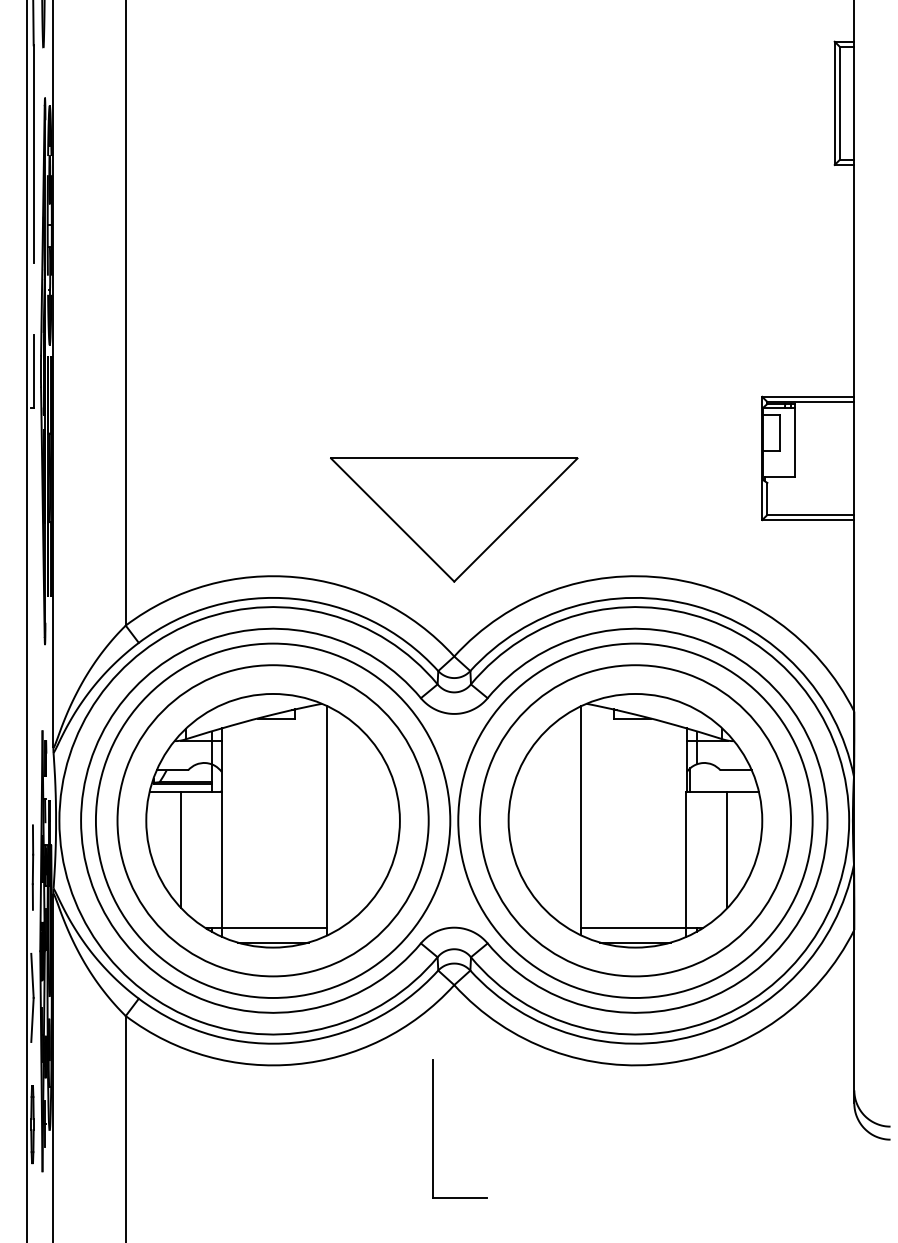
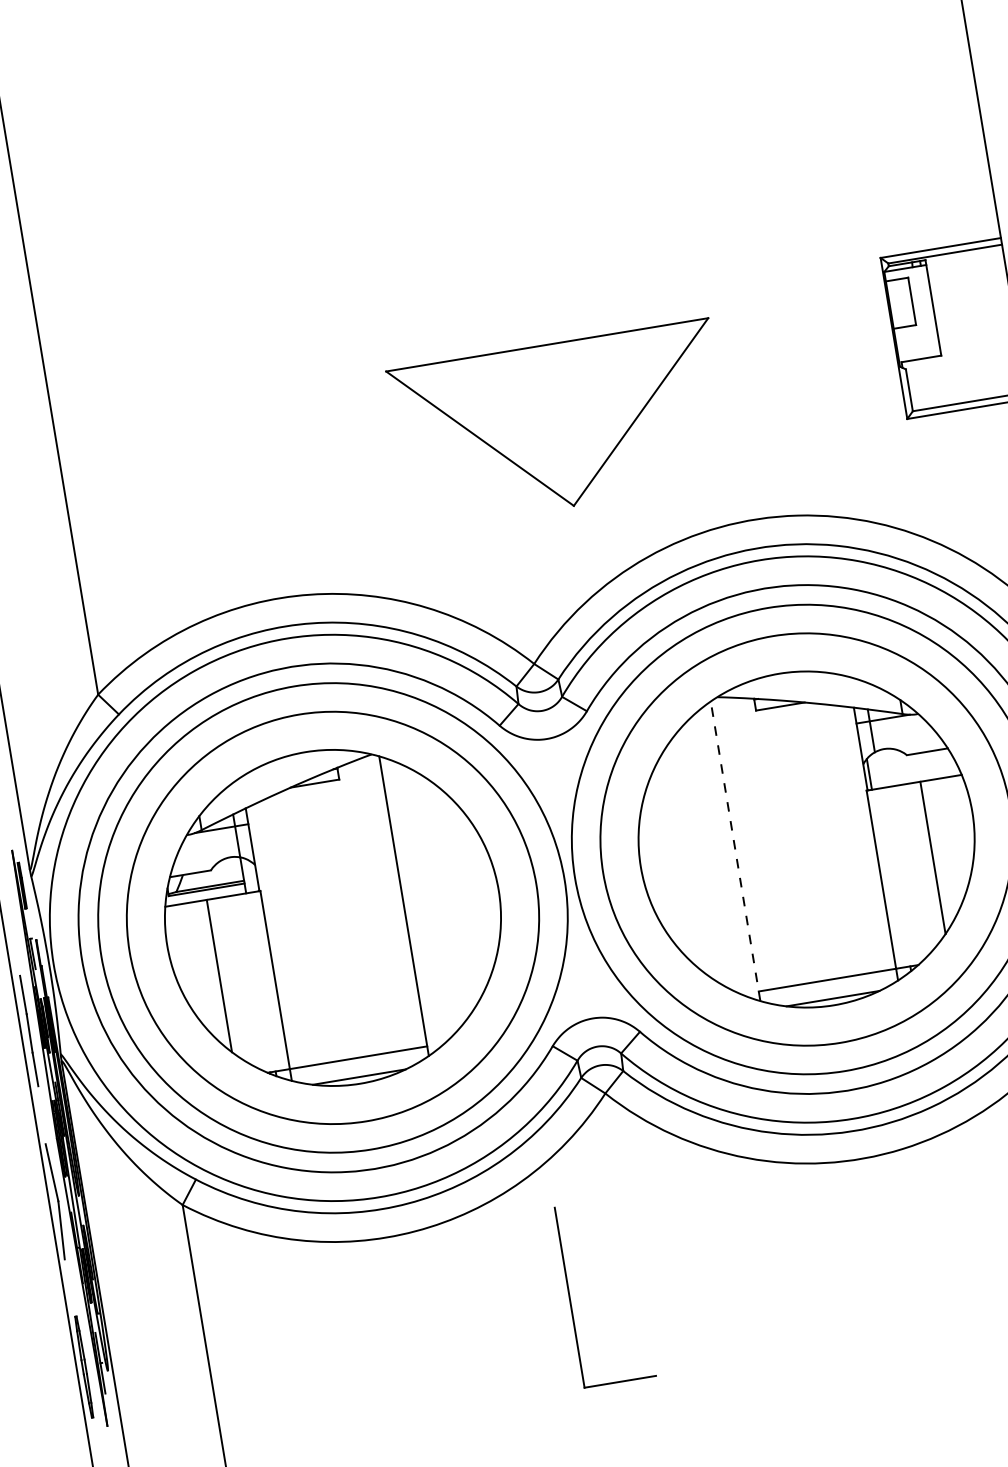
part: (454, 519) -> (560, 424), moved
line: (581, 820) -> (736, 850), solid -> dashed
part: (433, 1128) -> (570, 1297), moved

